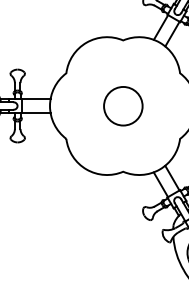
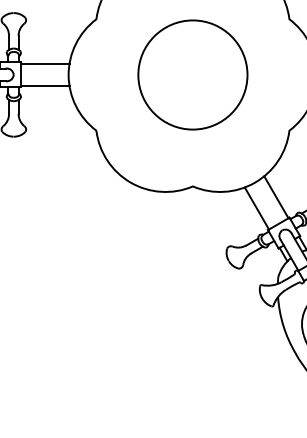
circle: (123, 106) -> (193, 75), size x1.67

